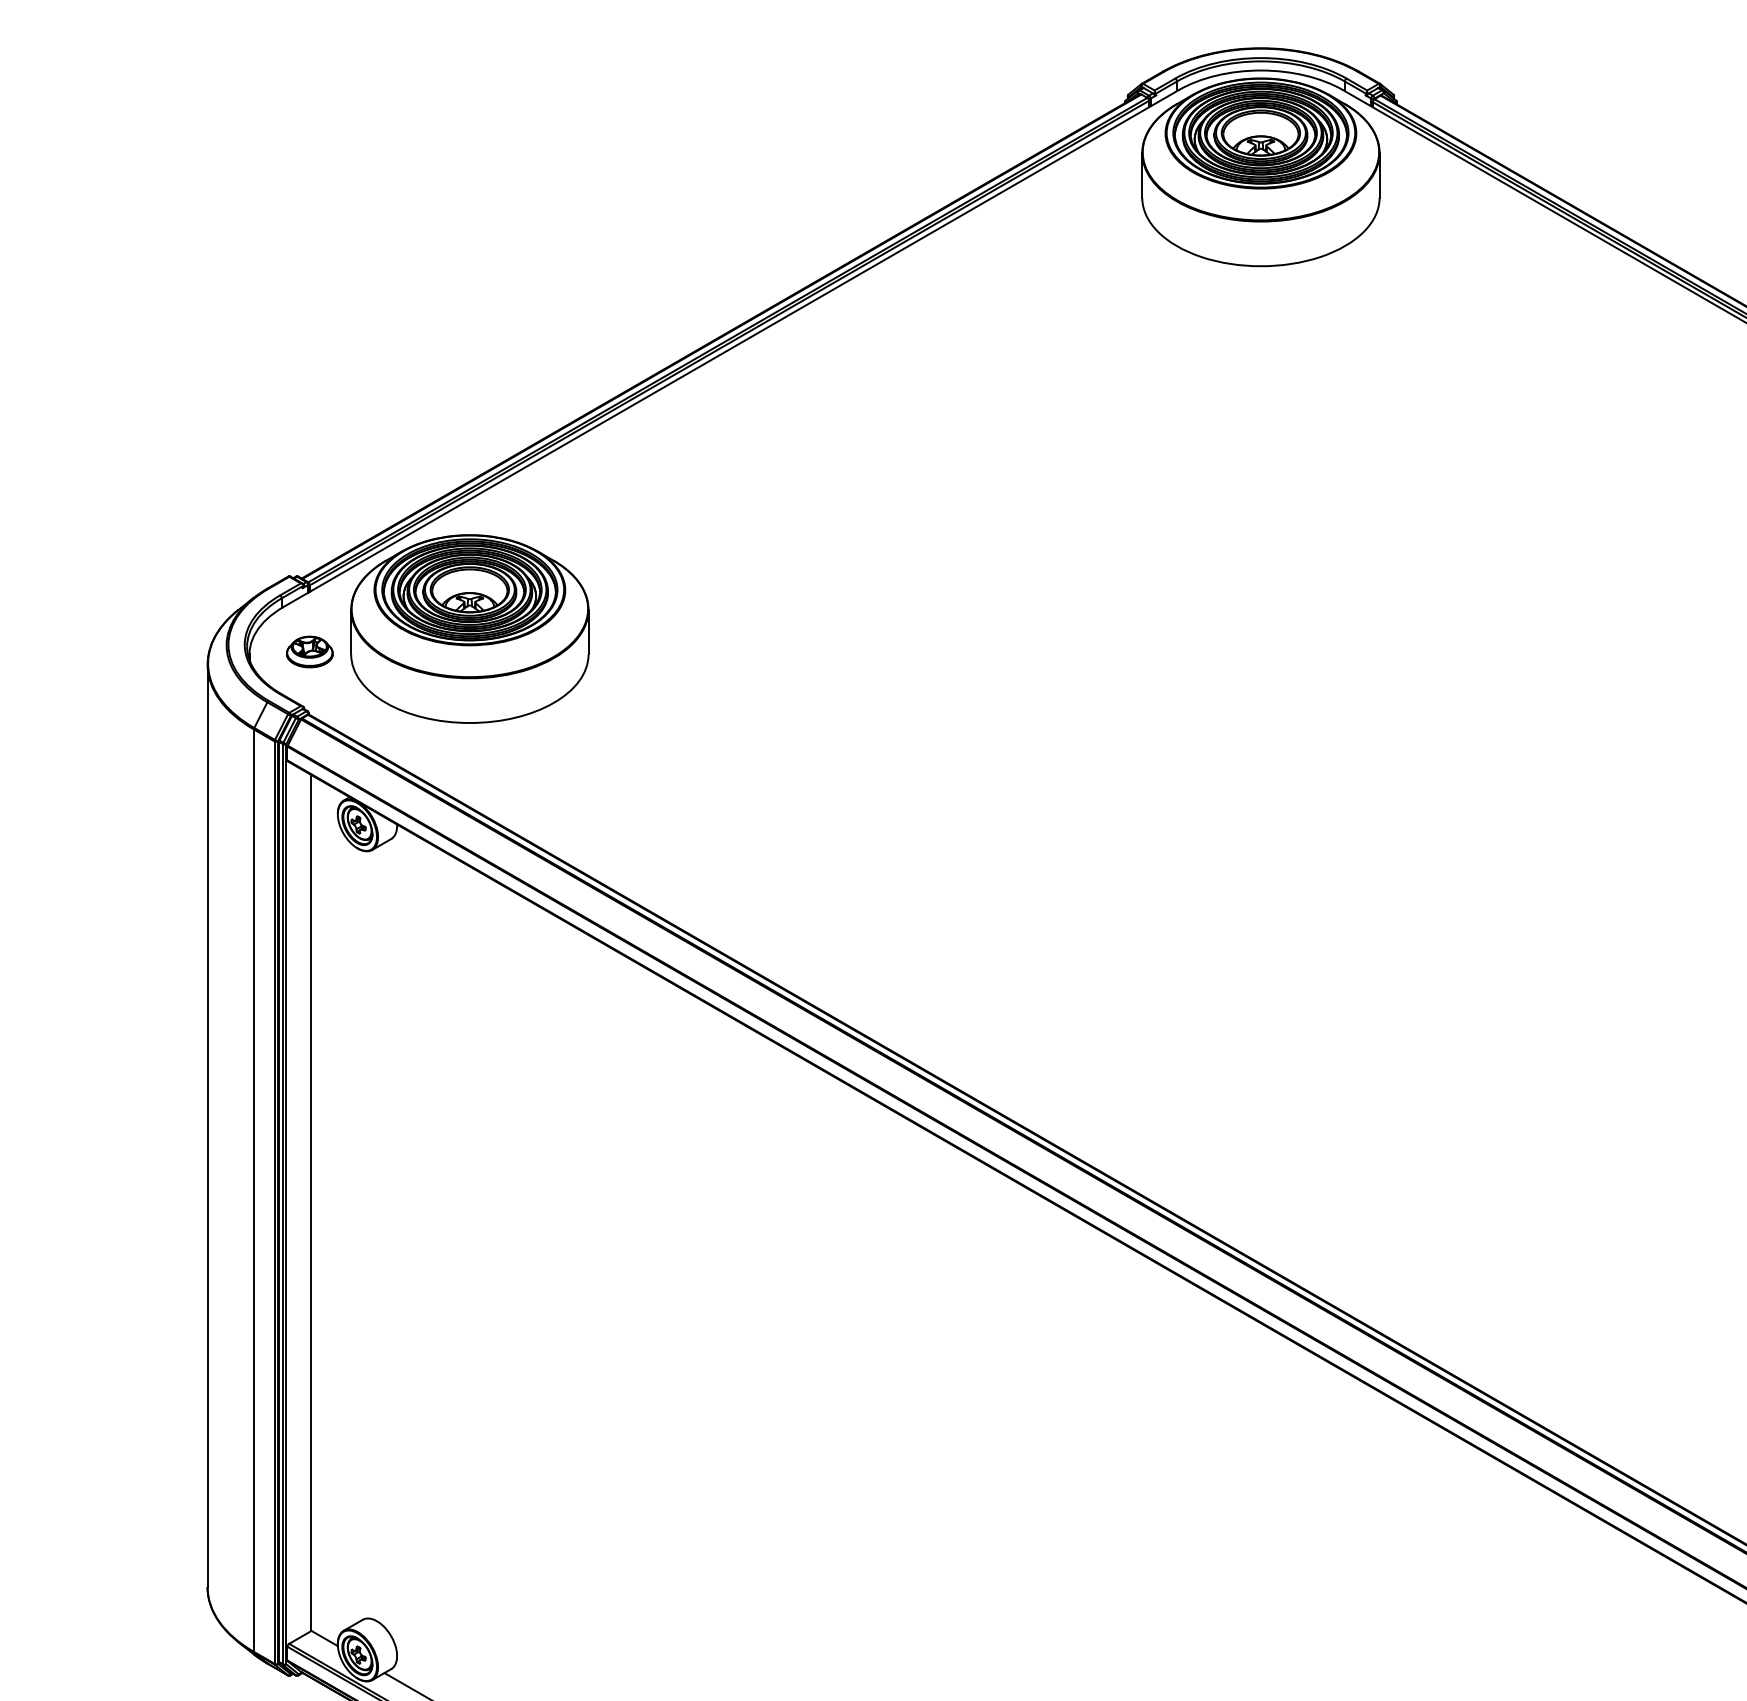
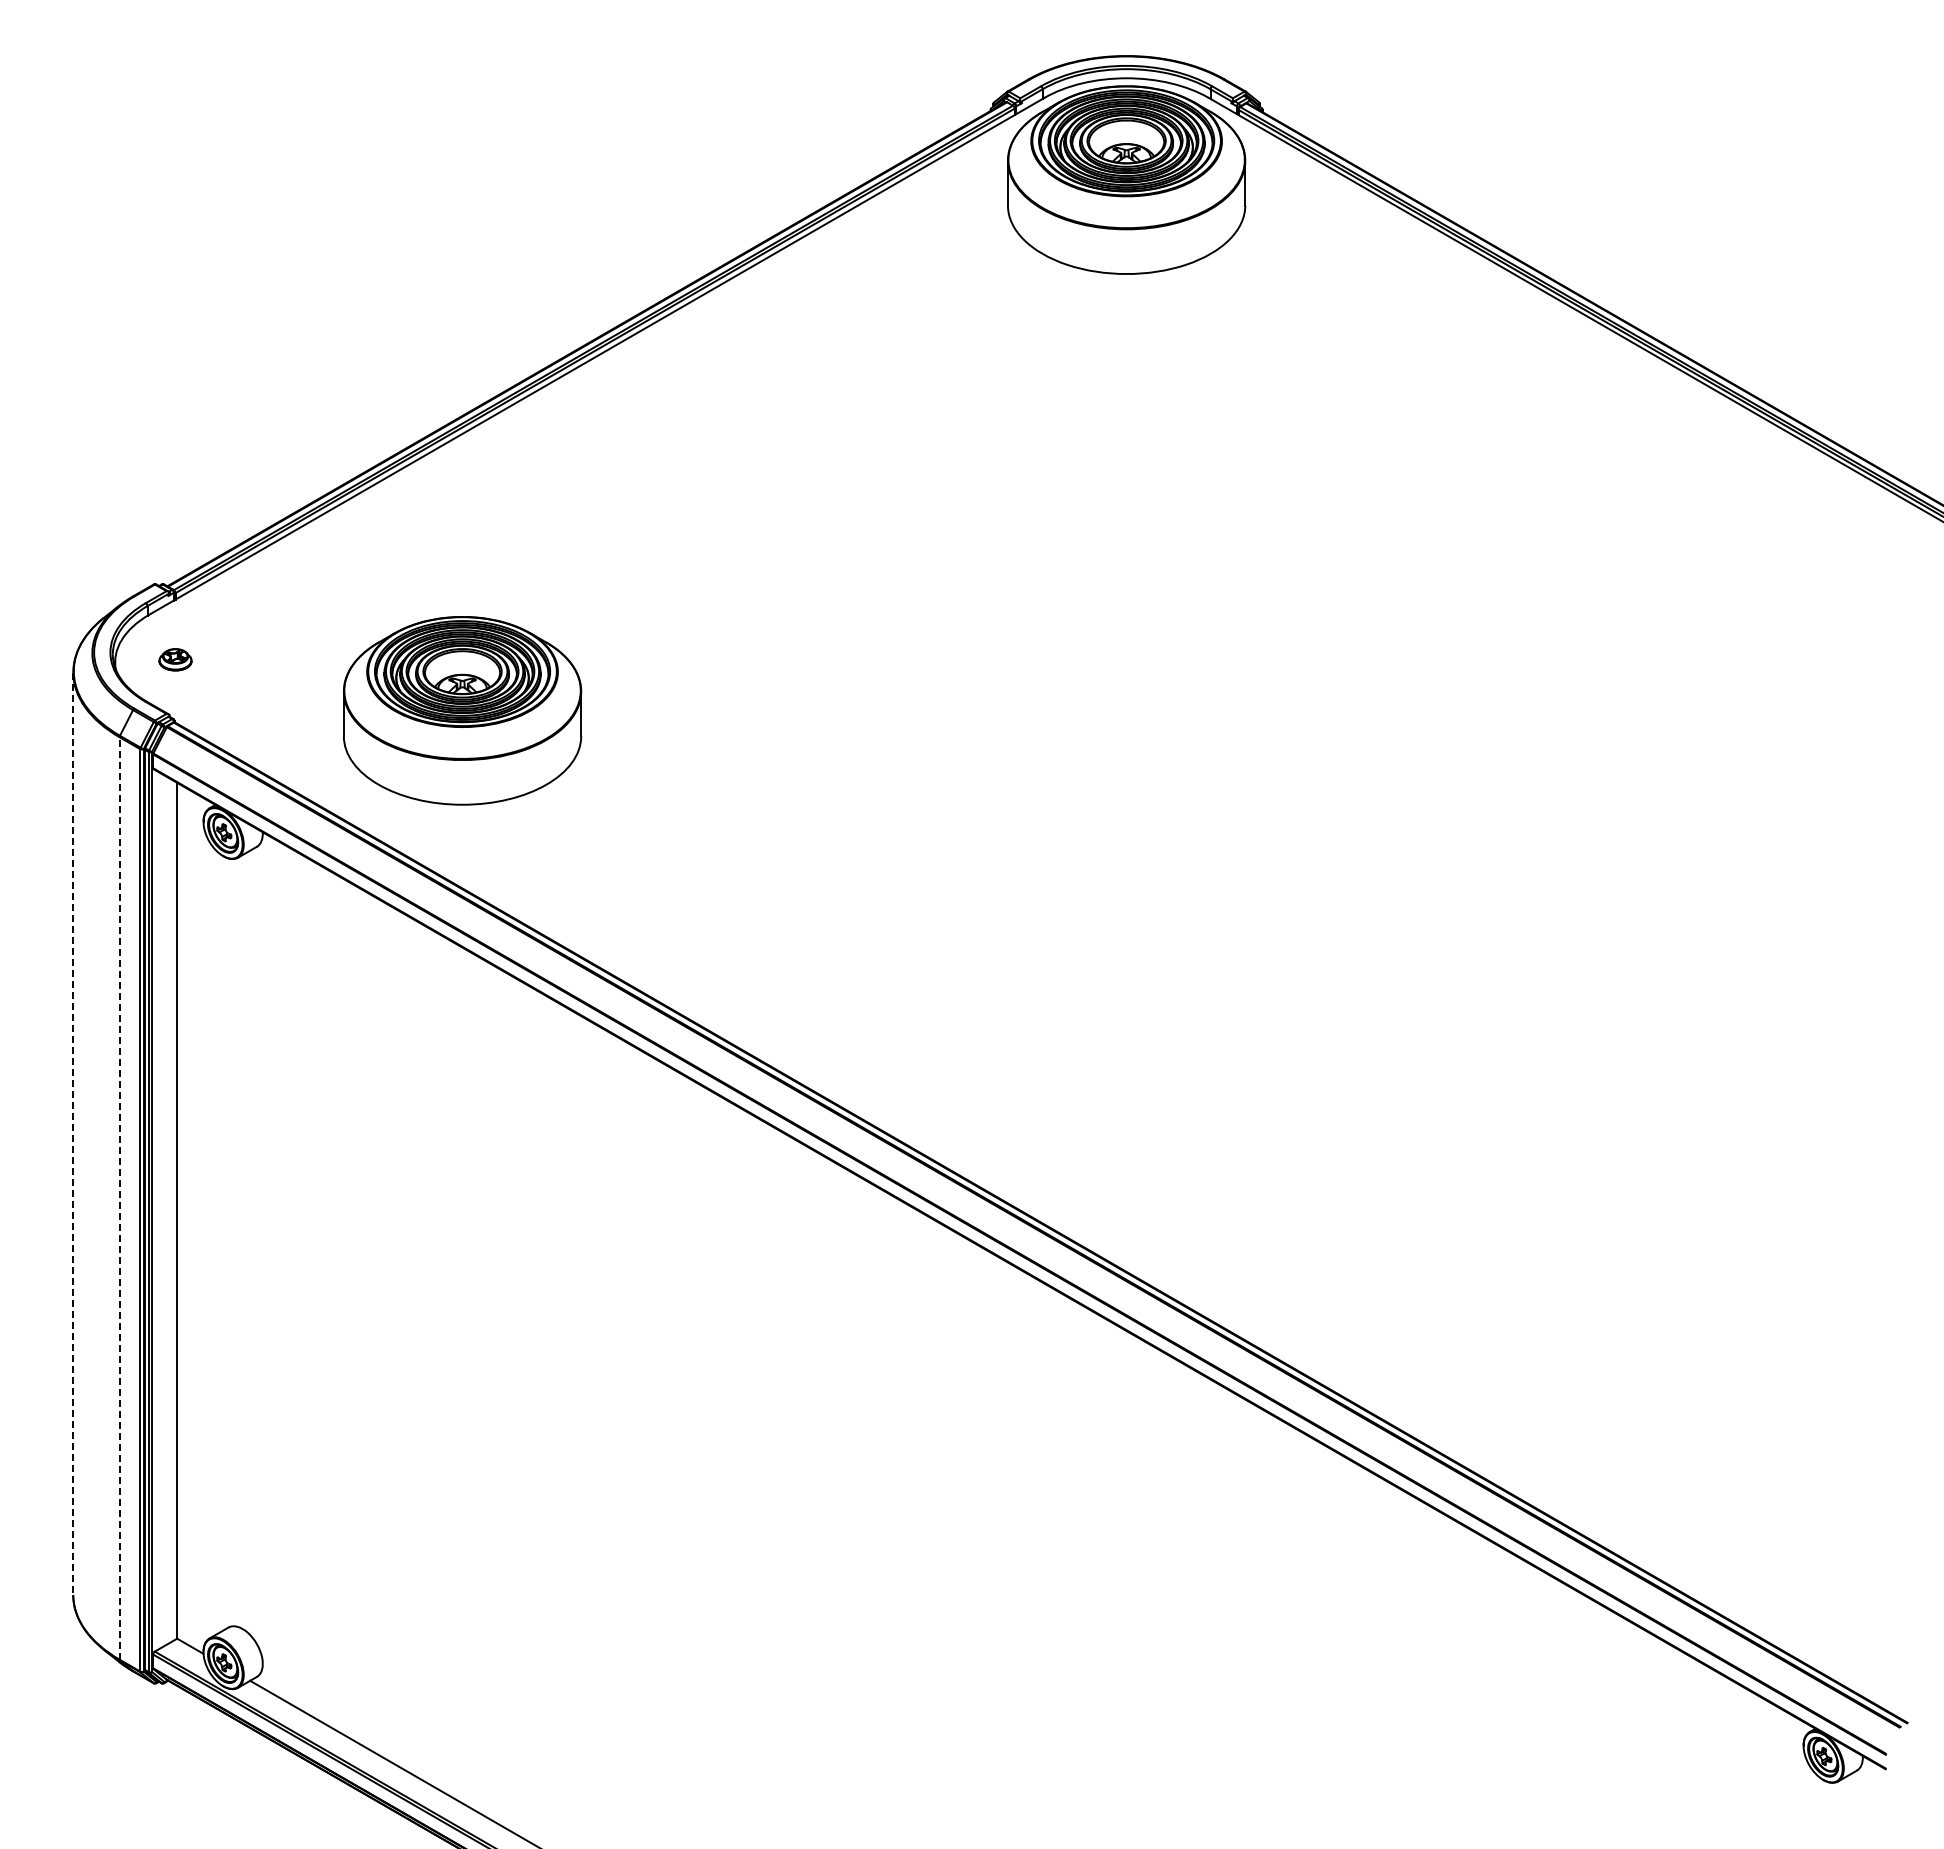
part: (469, 628) -> (462, 710), moved
part: (309, 651) -> (175, 659), size x0.7
line: (207, 1126) -> (73, 1134), solid -> dashed
line: (253, 1189) -> (119, 1197), solid -> dashed

